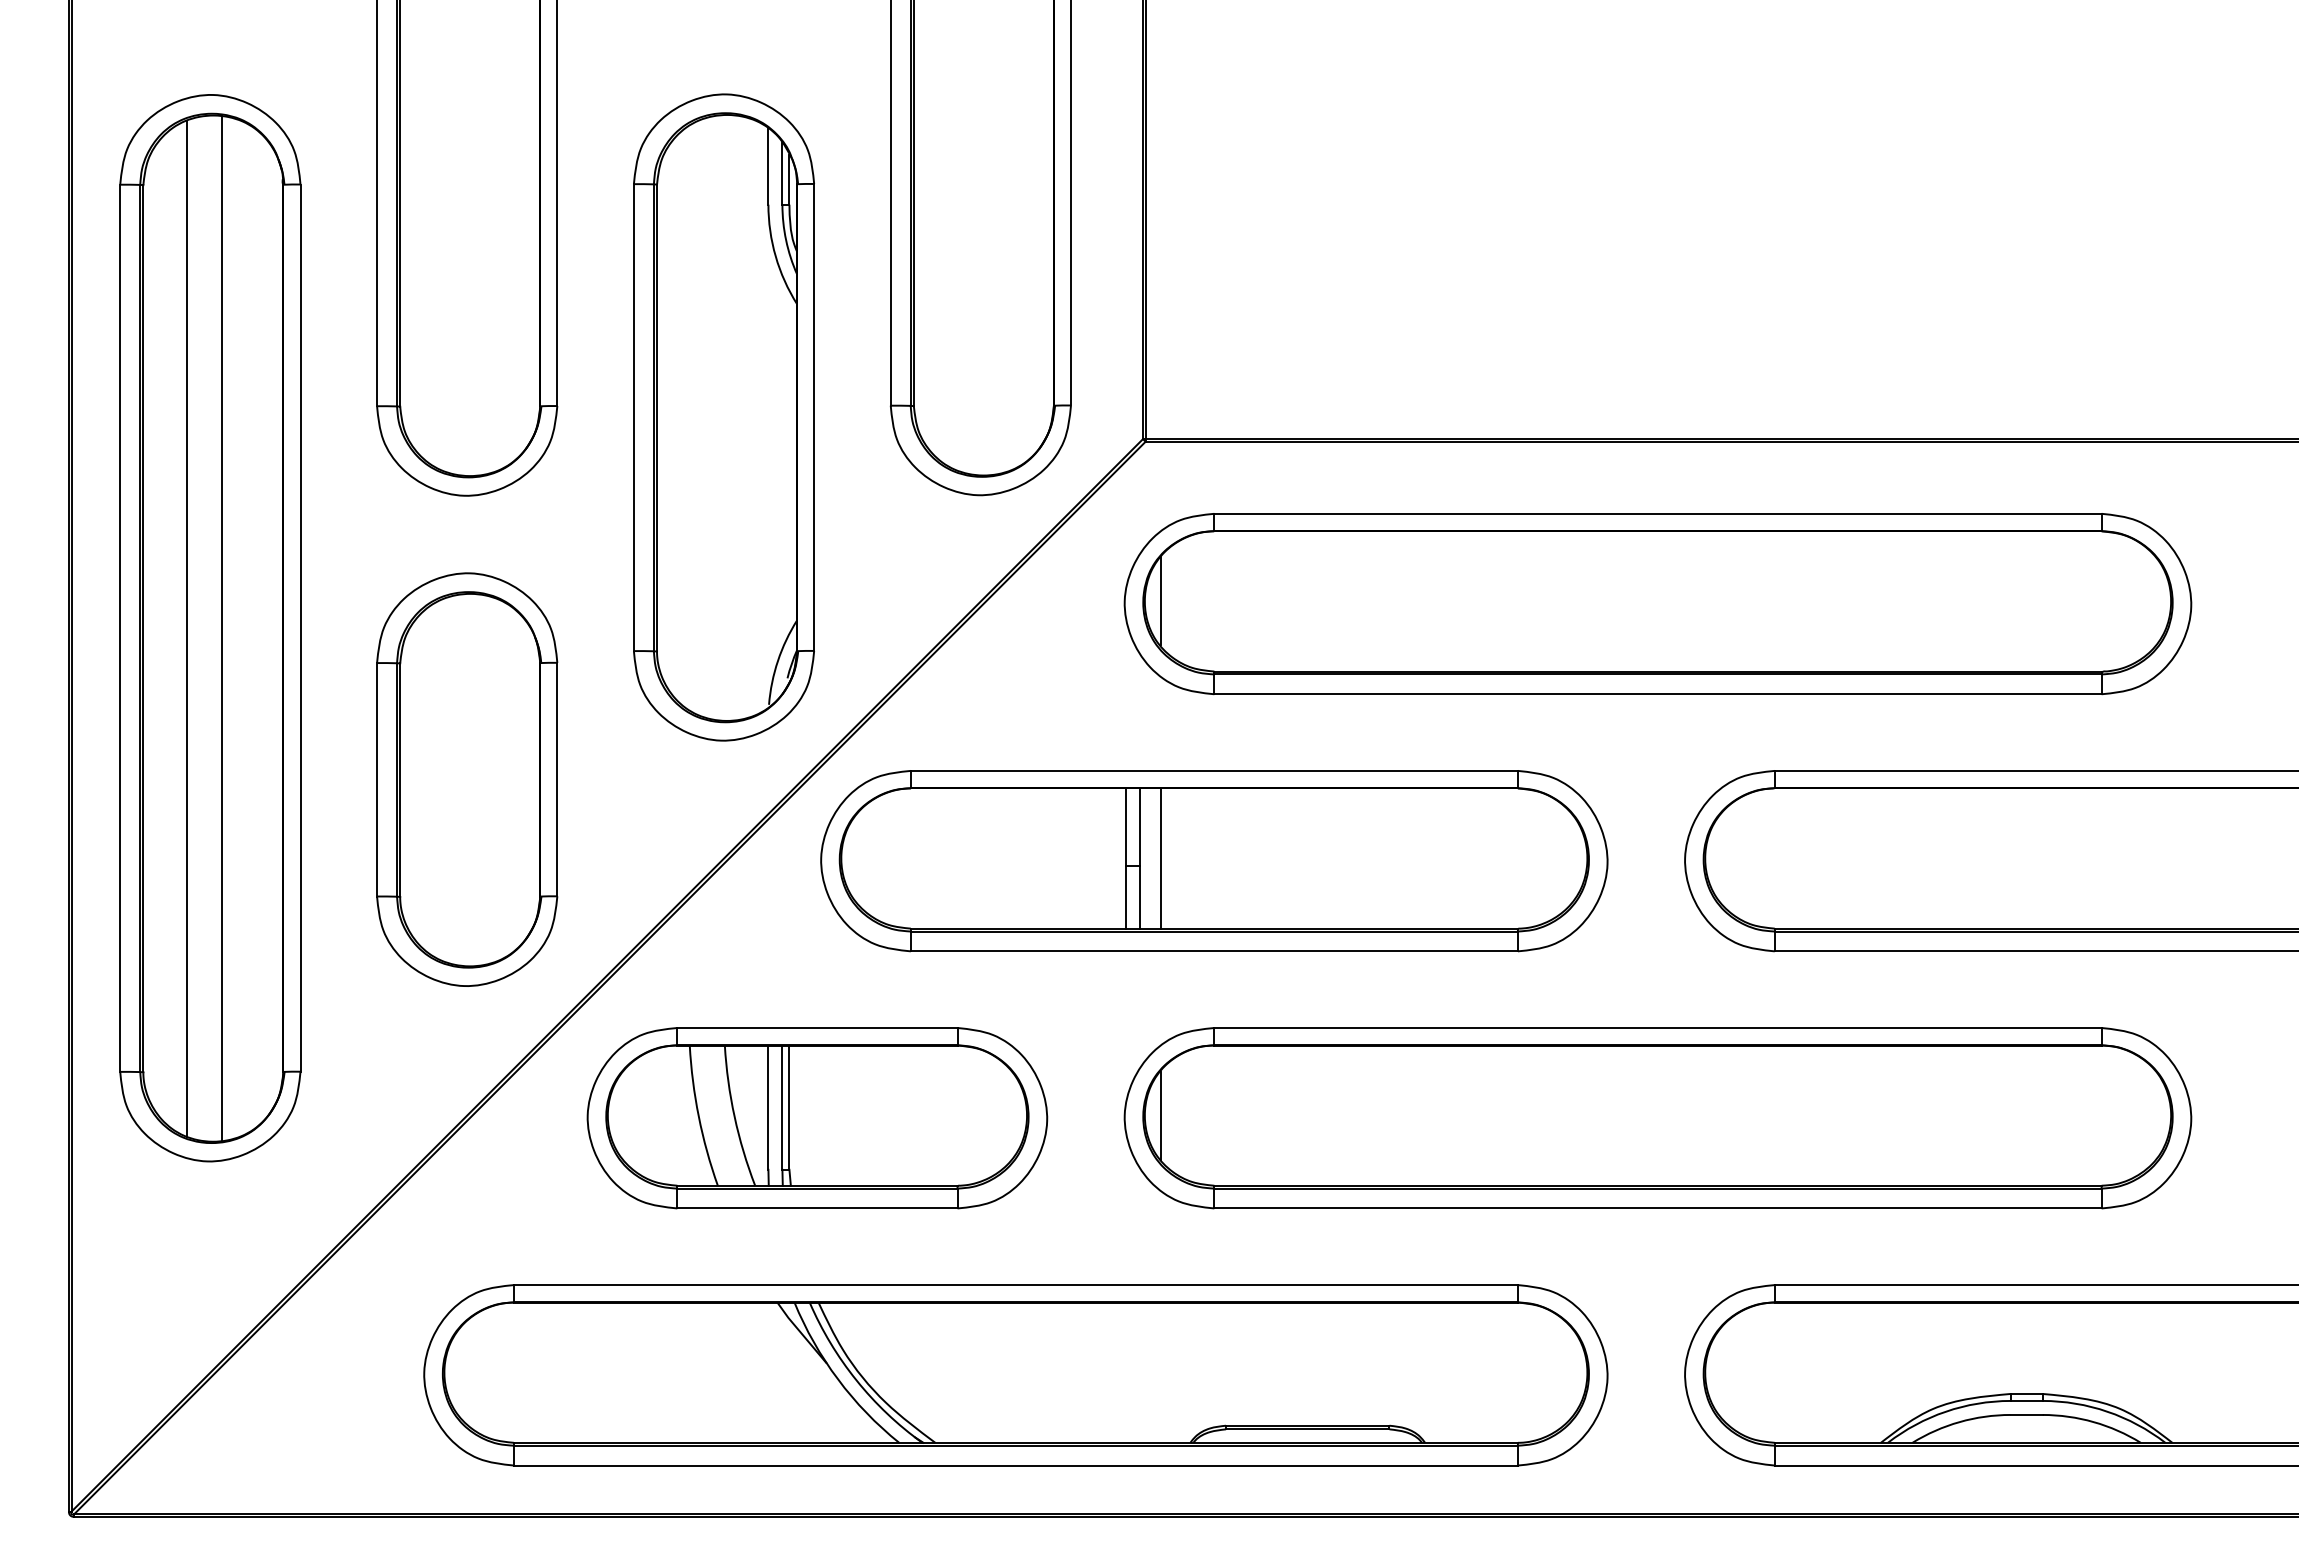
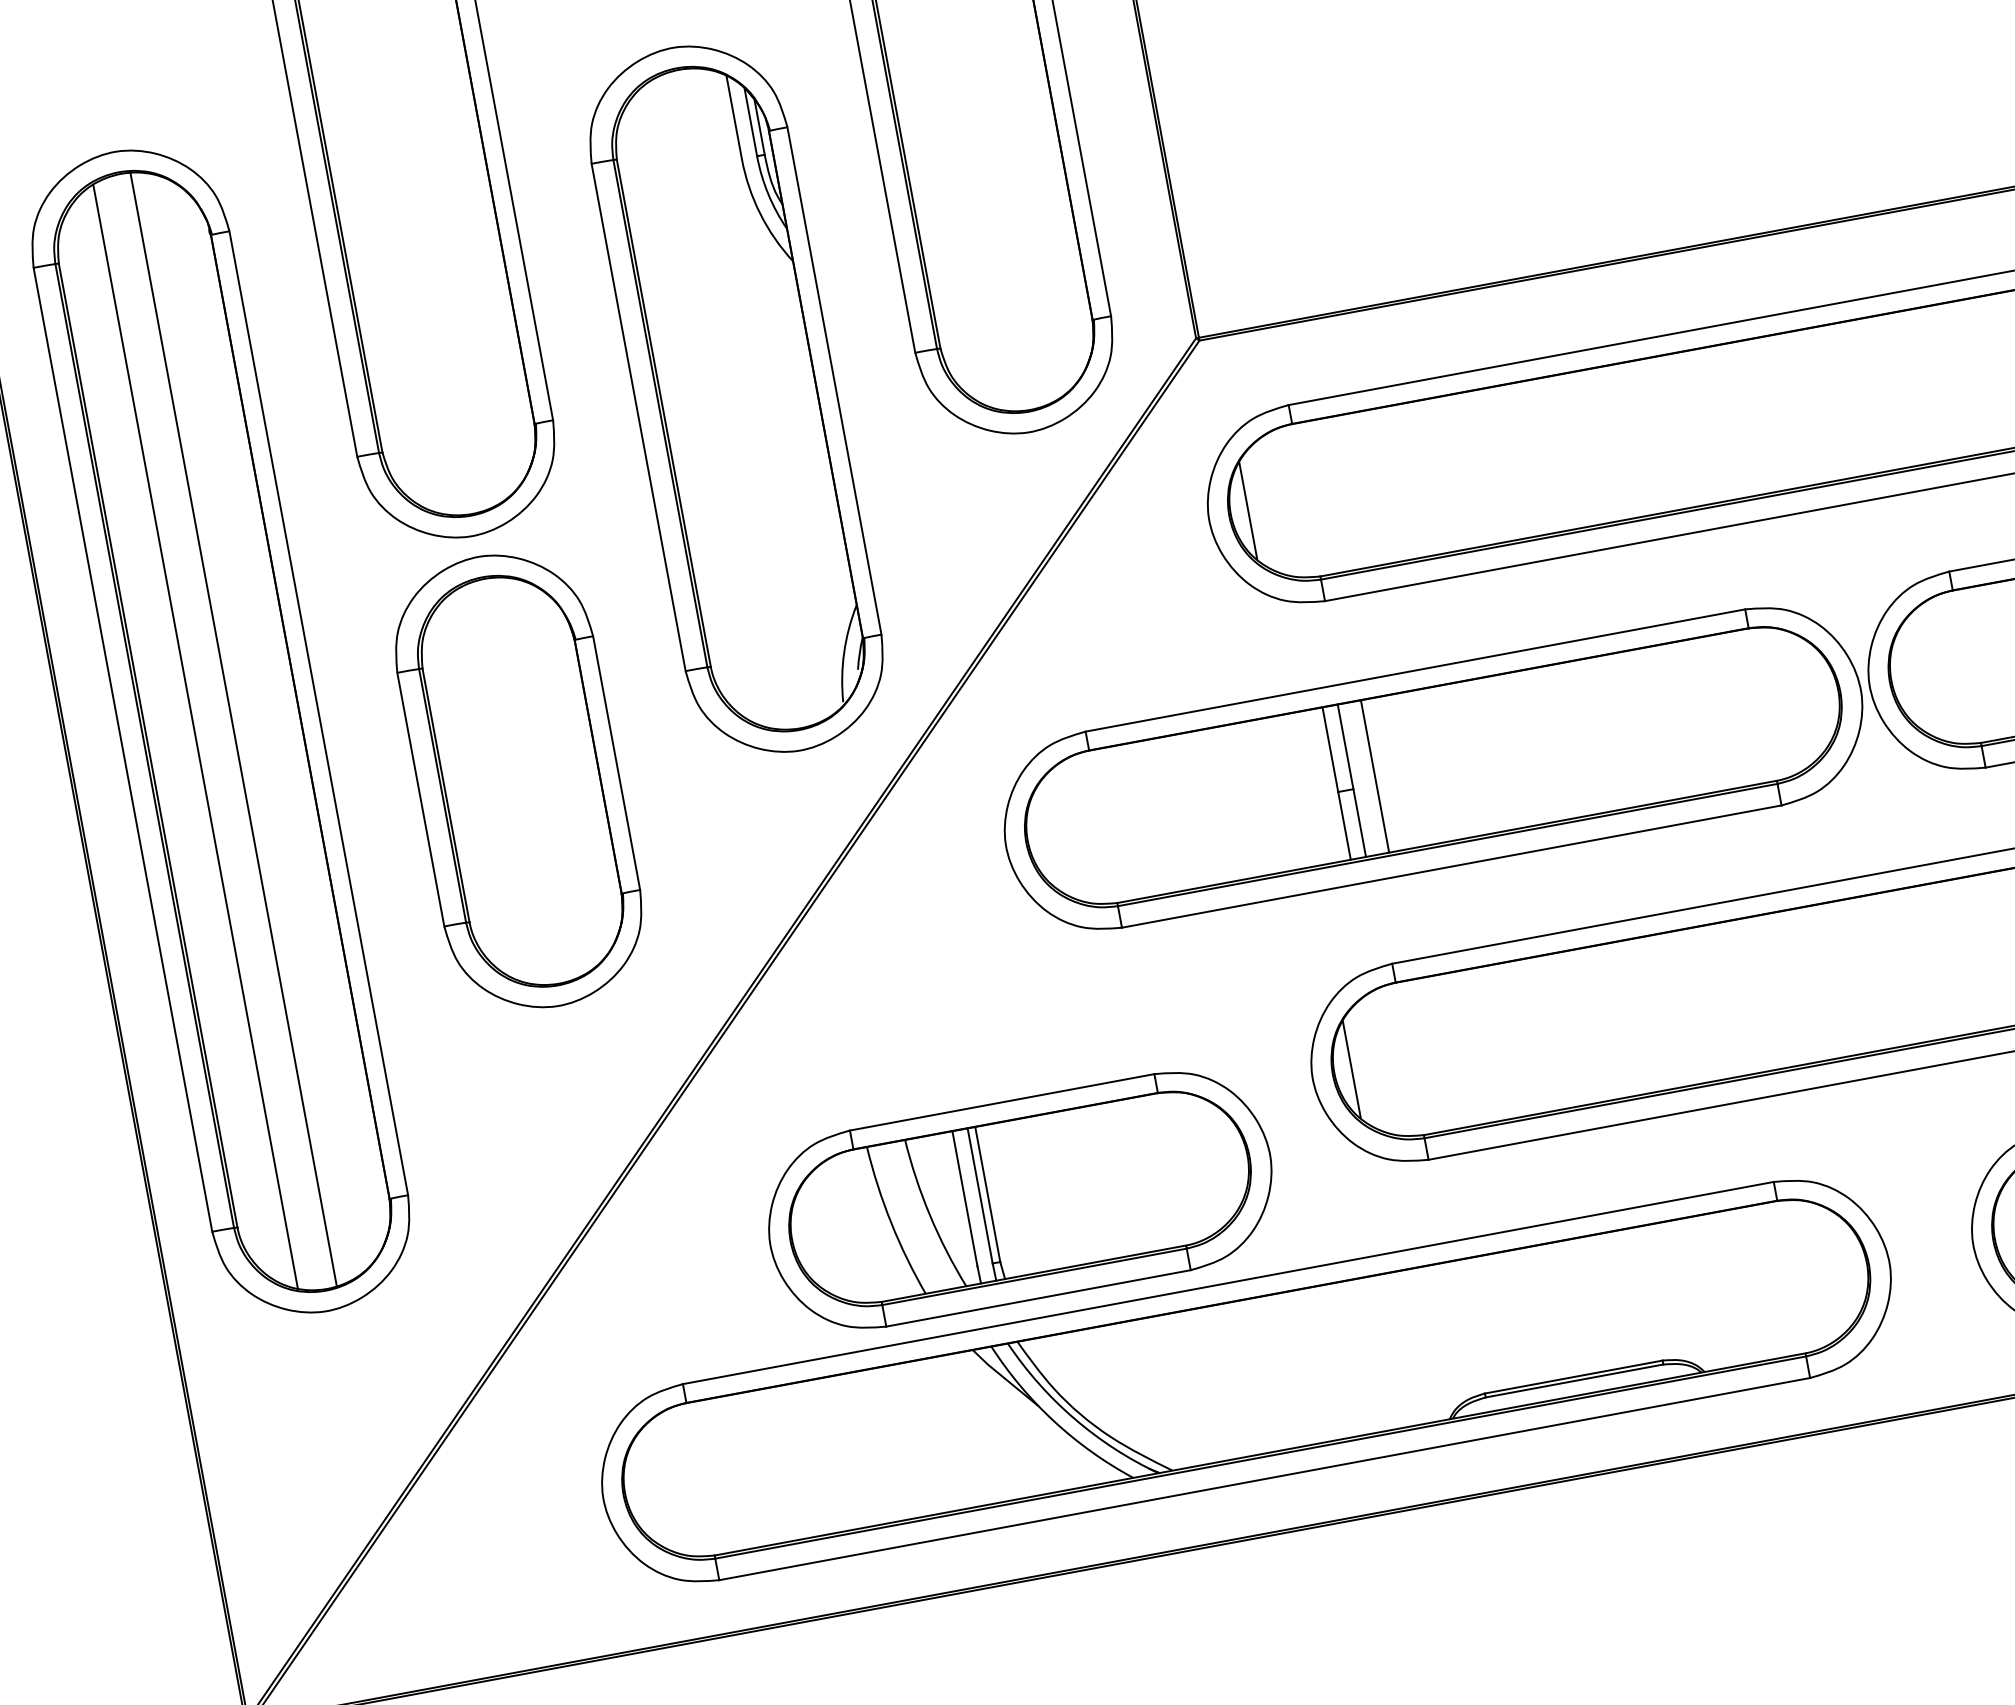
part: (467, 779) -> (519, 781), moved
part: (1214, 861) -> (1433, 768), moved
part: (817, 1118) -> (1020, 1200), moved

